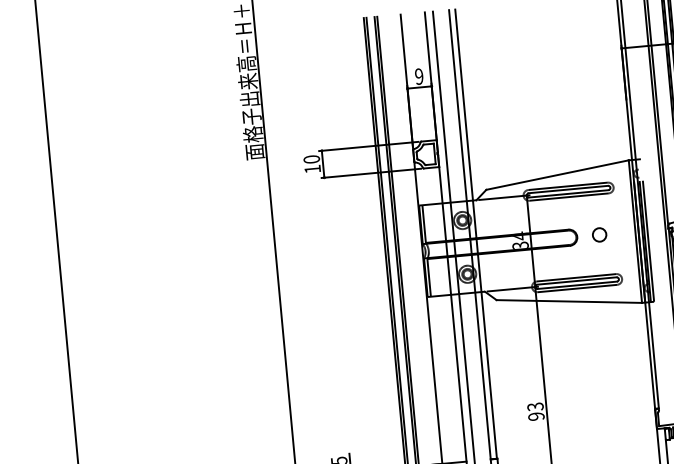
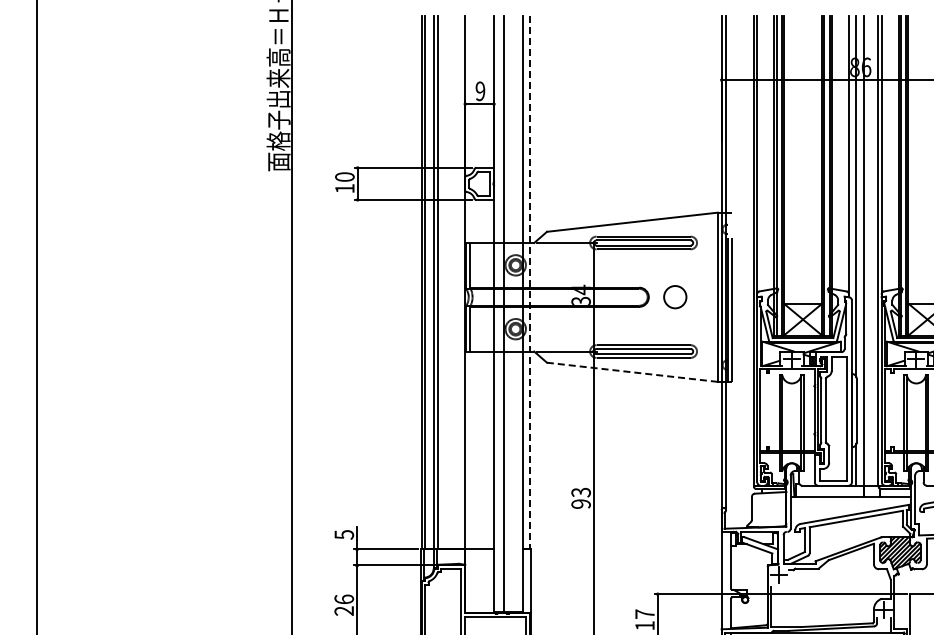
line: (476, 233) -> (530, 282), solid -> dashed
circle: (599, 235) -> (675, 297), size x1.4
line: (569, 301) -> (632, 372), solid -> dashed

